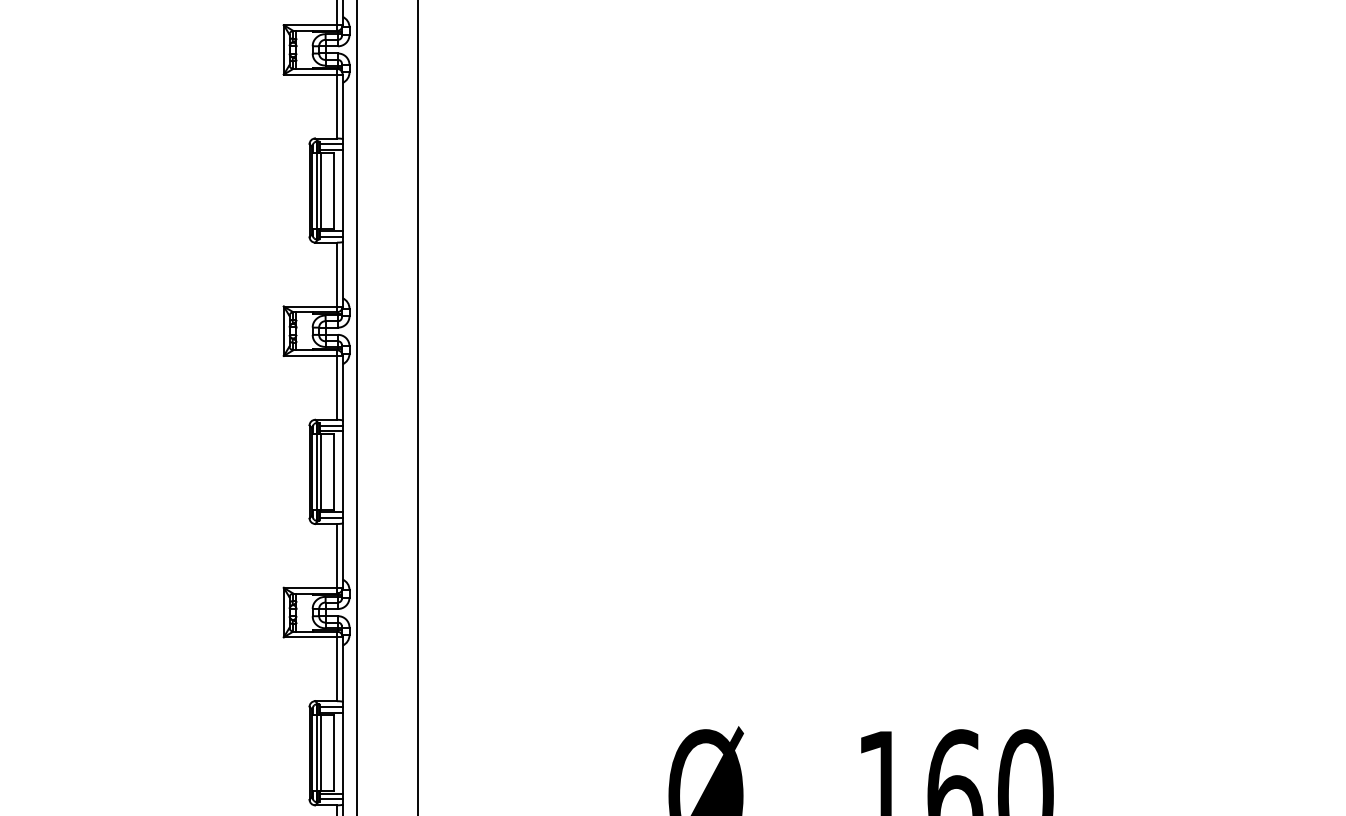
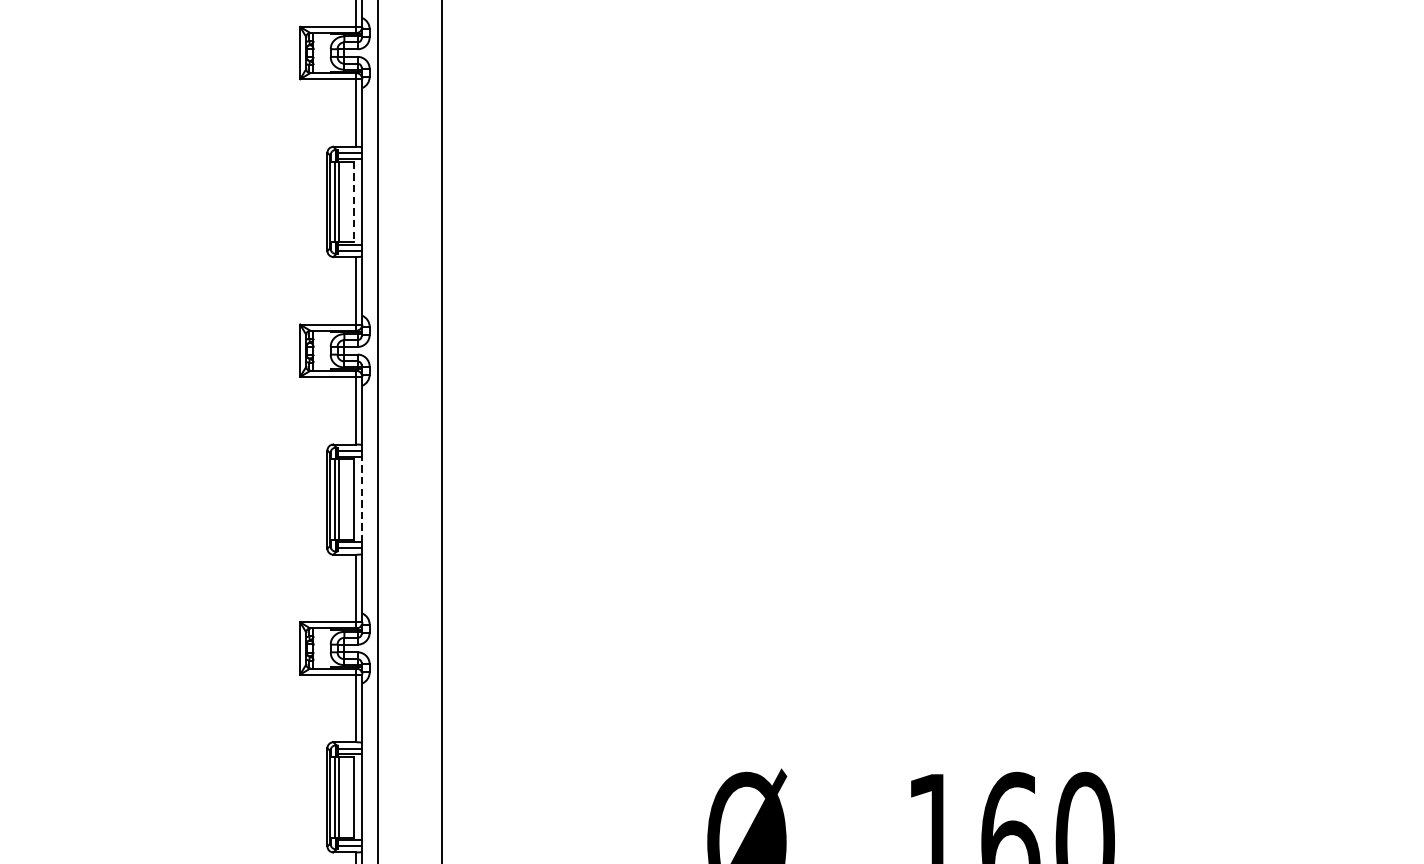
line: (334, 190) -> (353, 201), solid -> dashed
line: (342, 471) -> (362, 499), solid -> dashed

